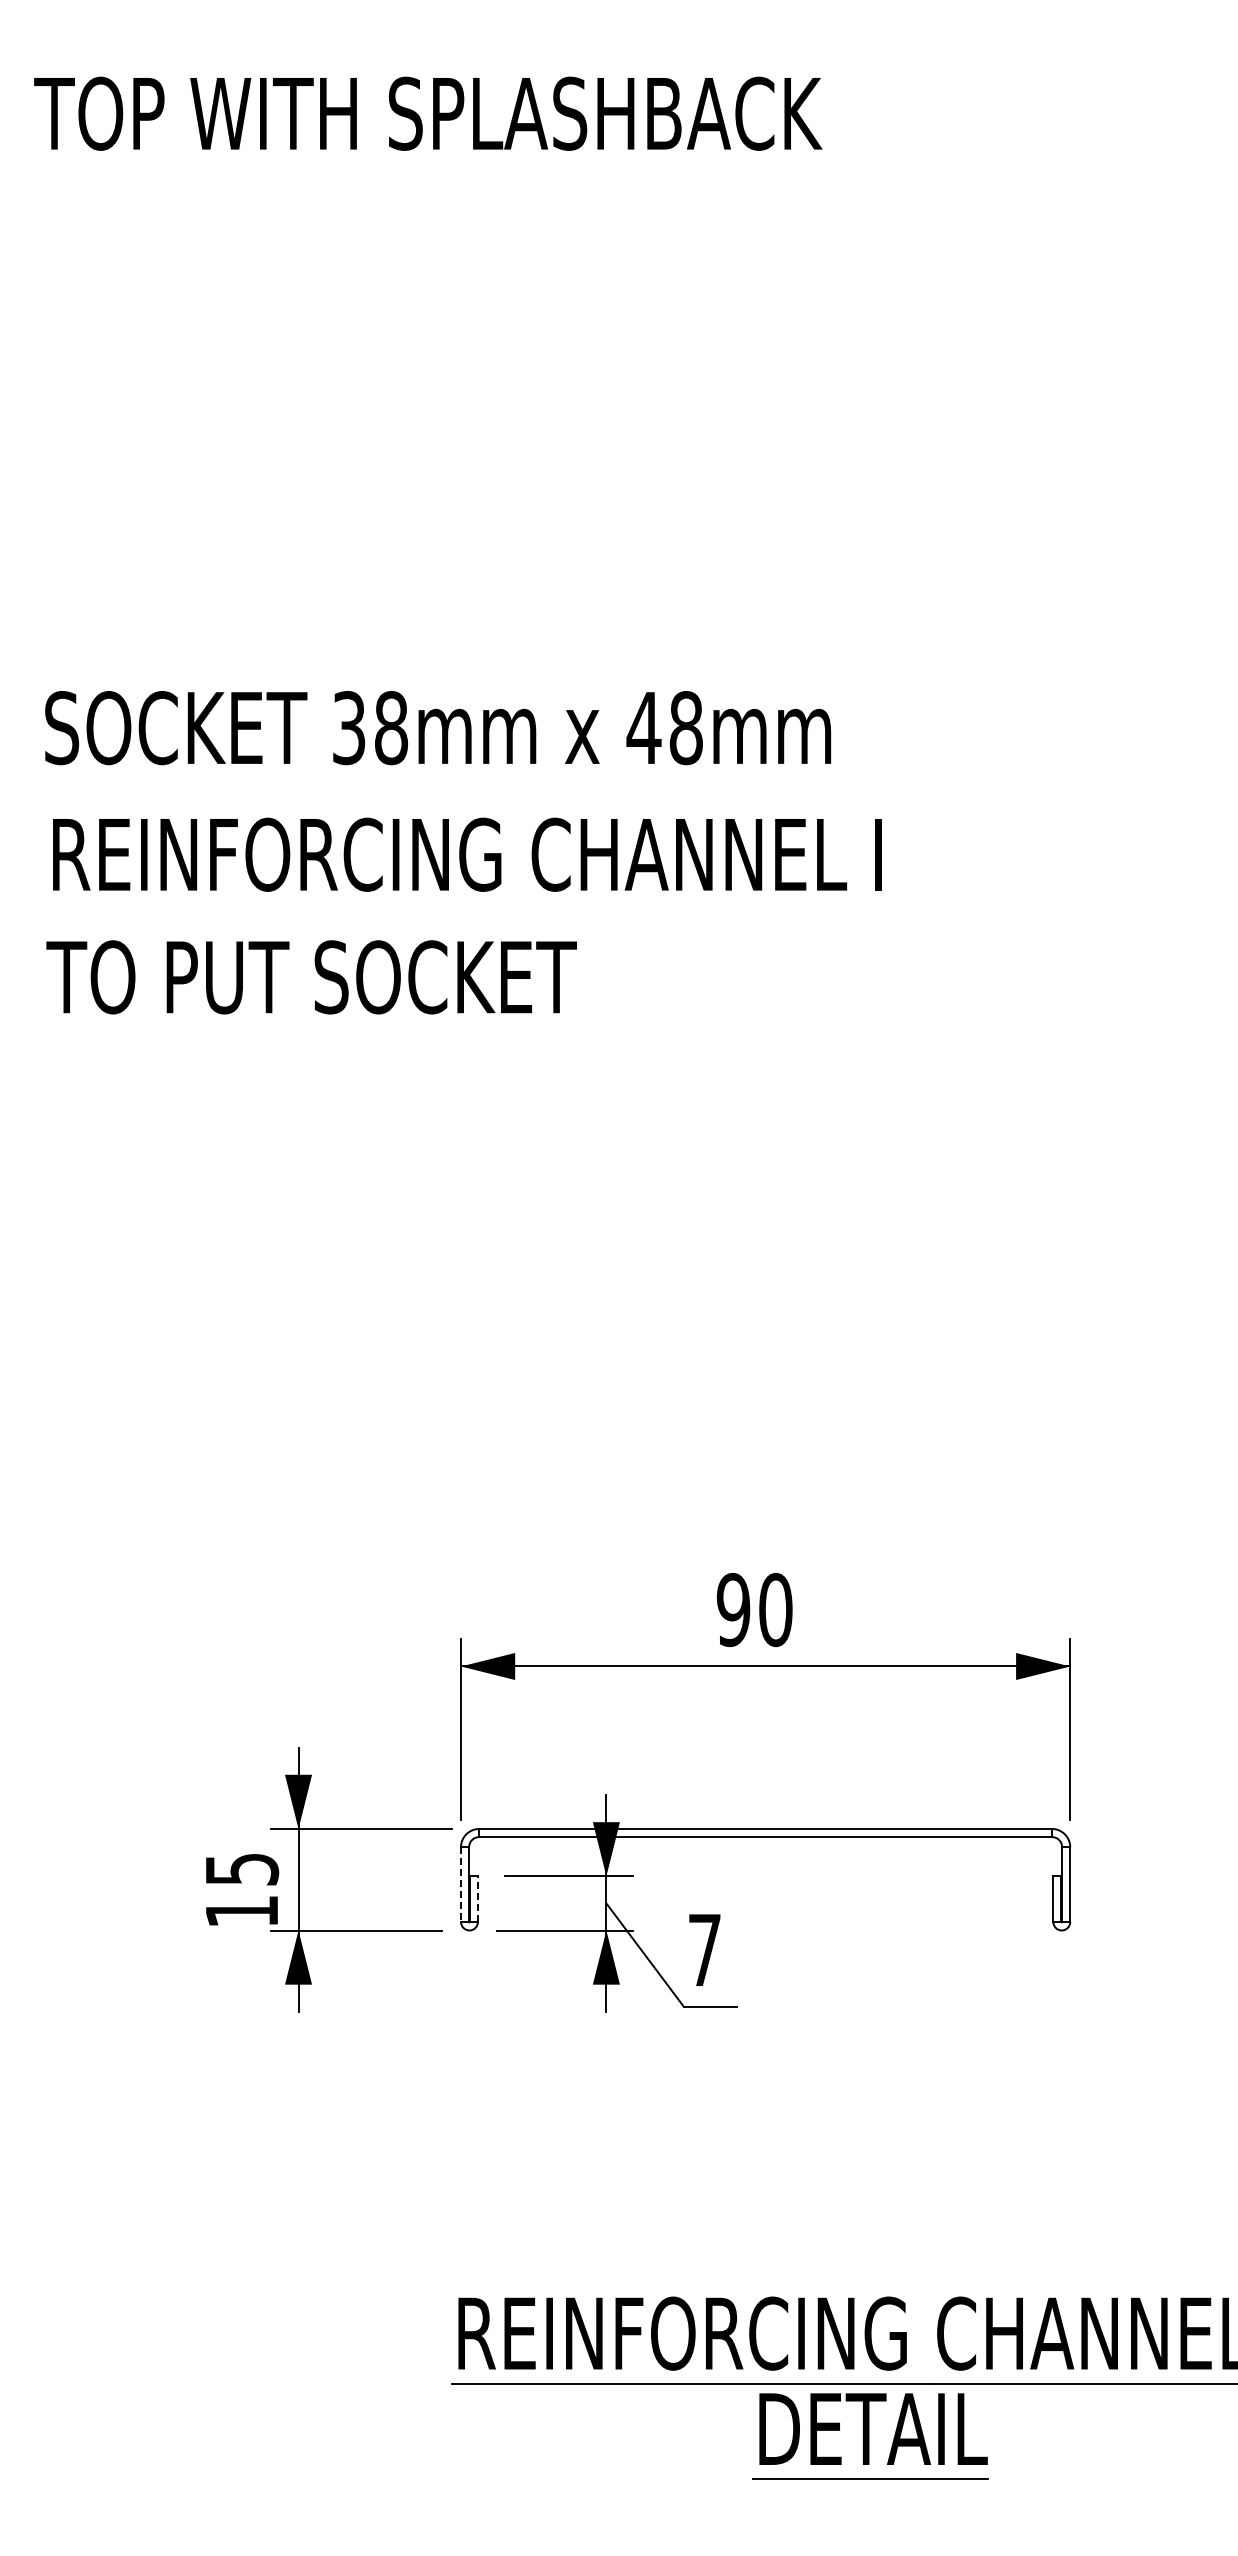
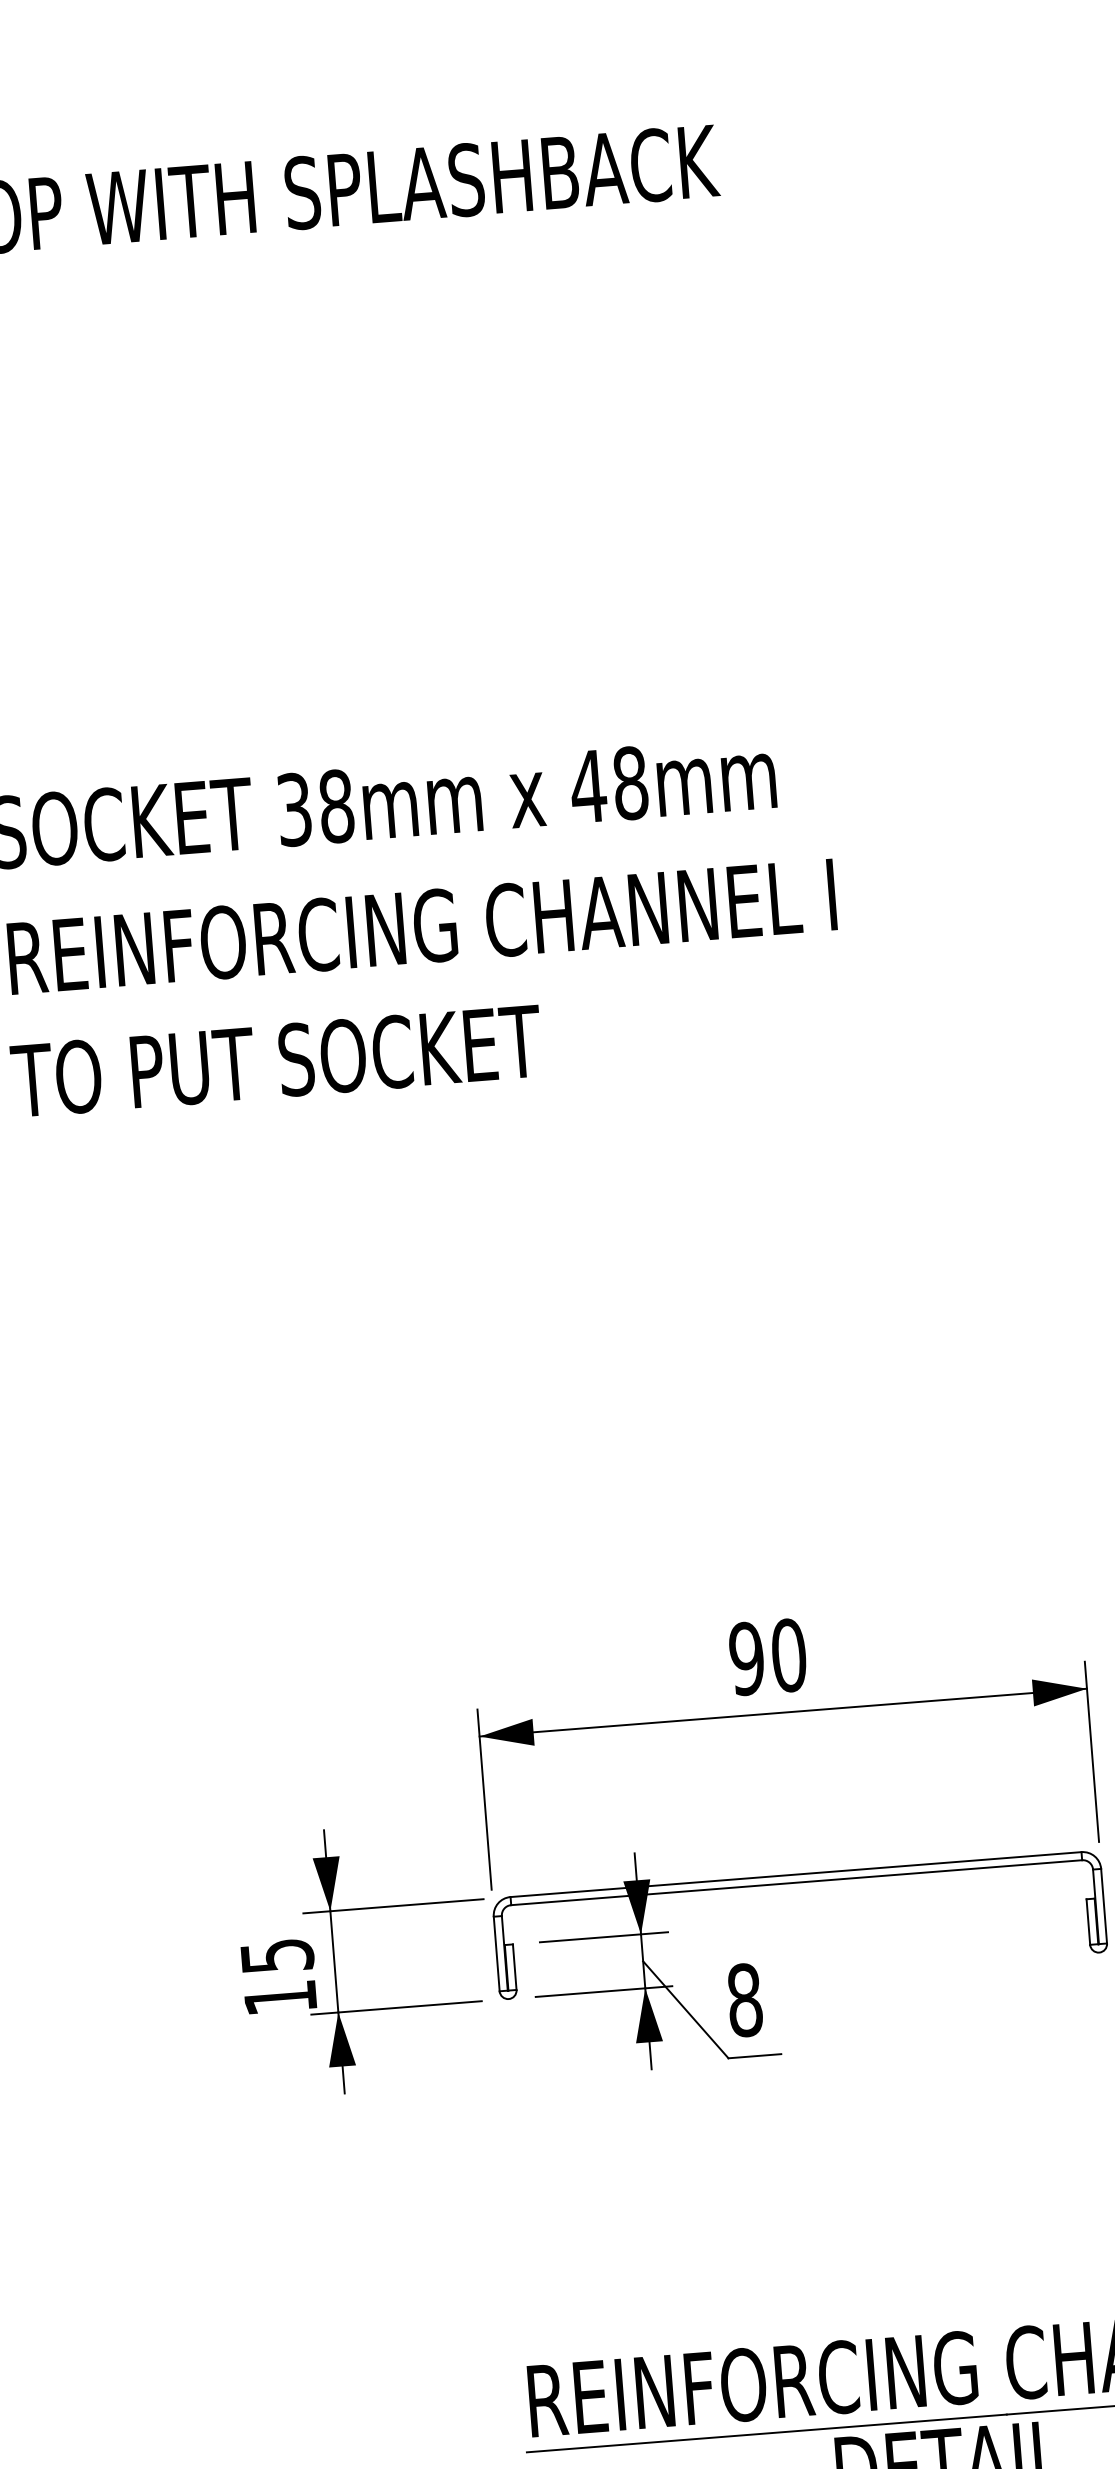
line: (461, 1885) -> (497, 1954), dashed -> solid
line: (477, 1899) -> (514, 1967), dashed -> solid
text: (704, 1950) -> (744, 2000), 7 -> 8

